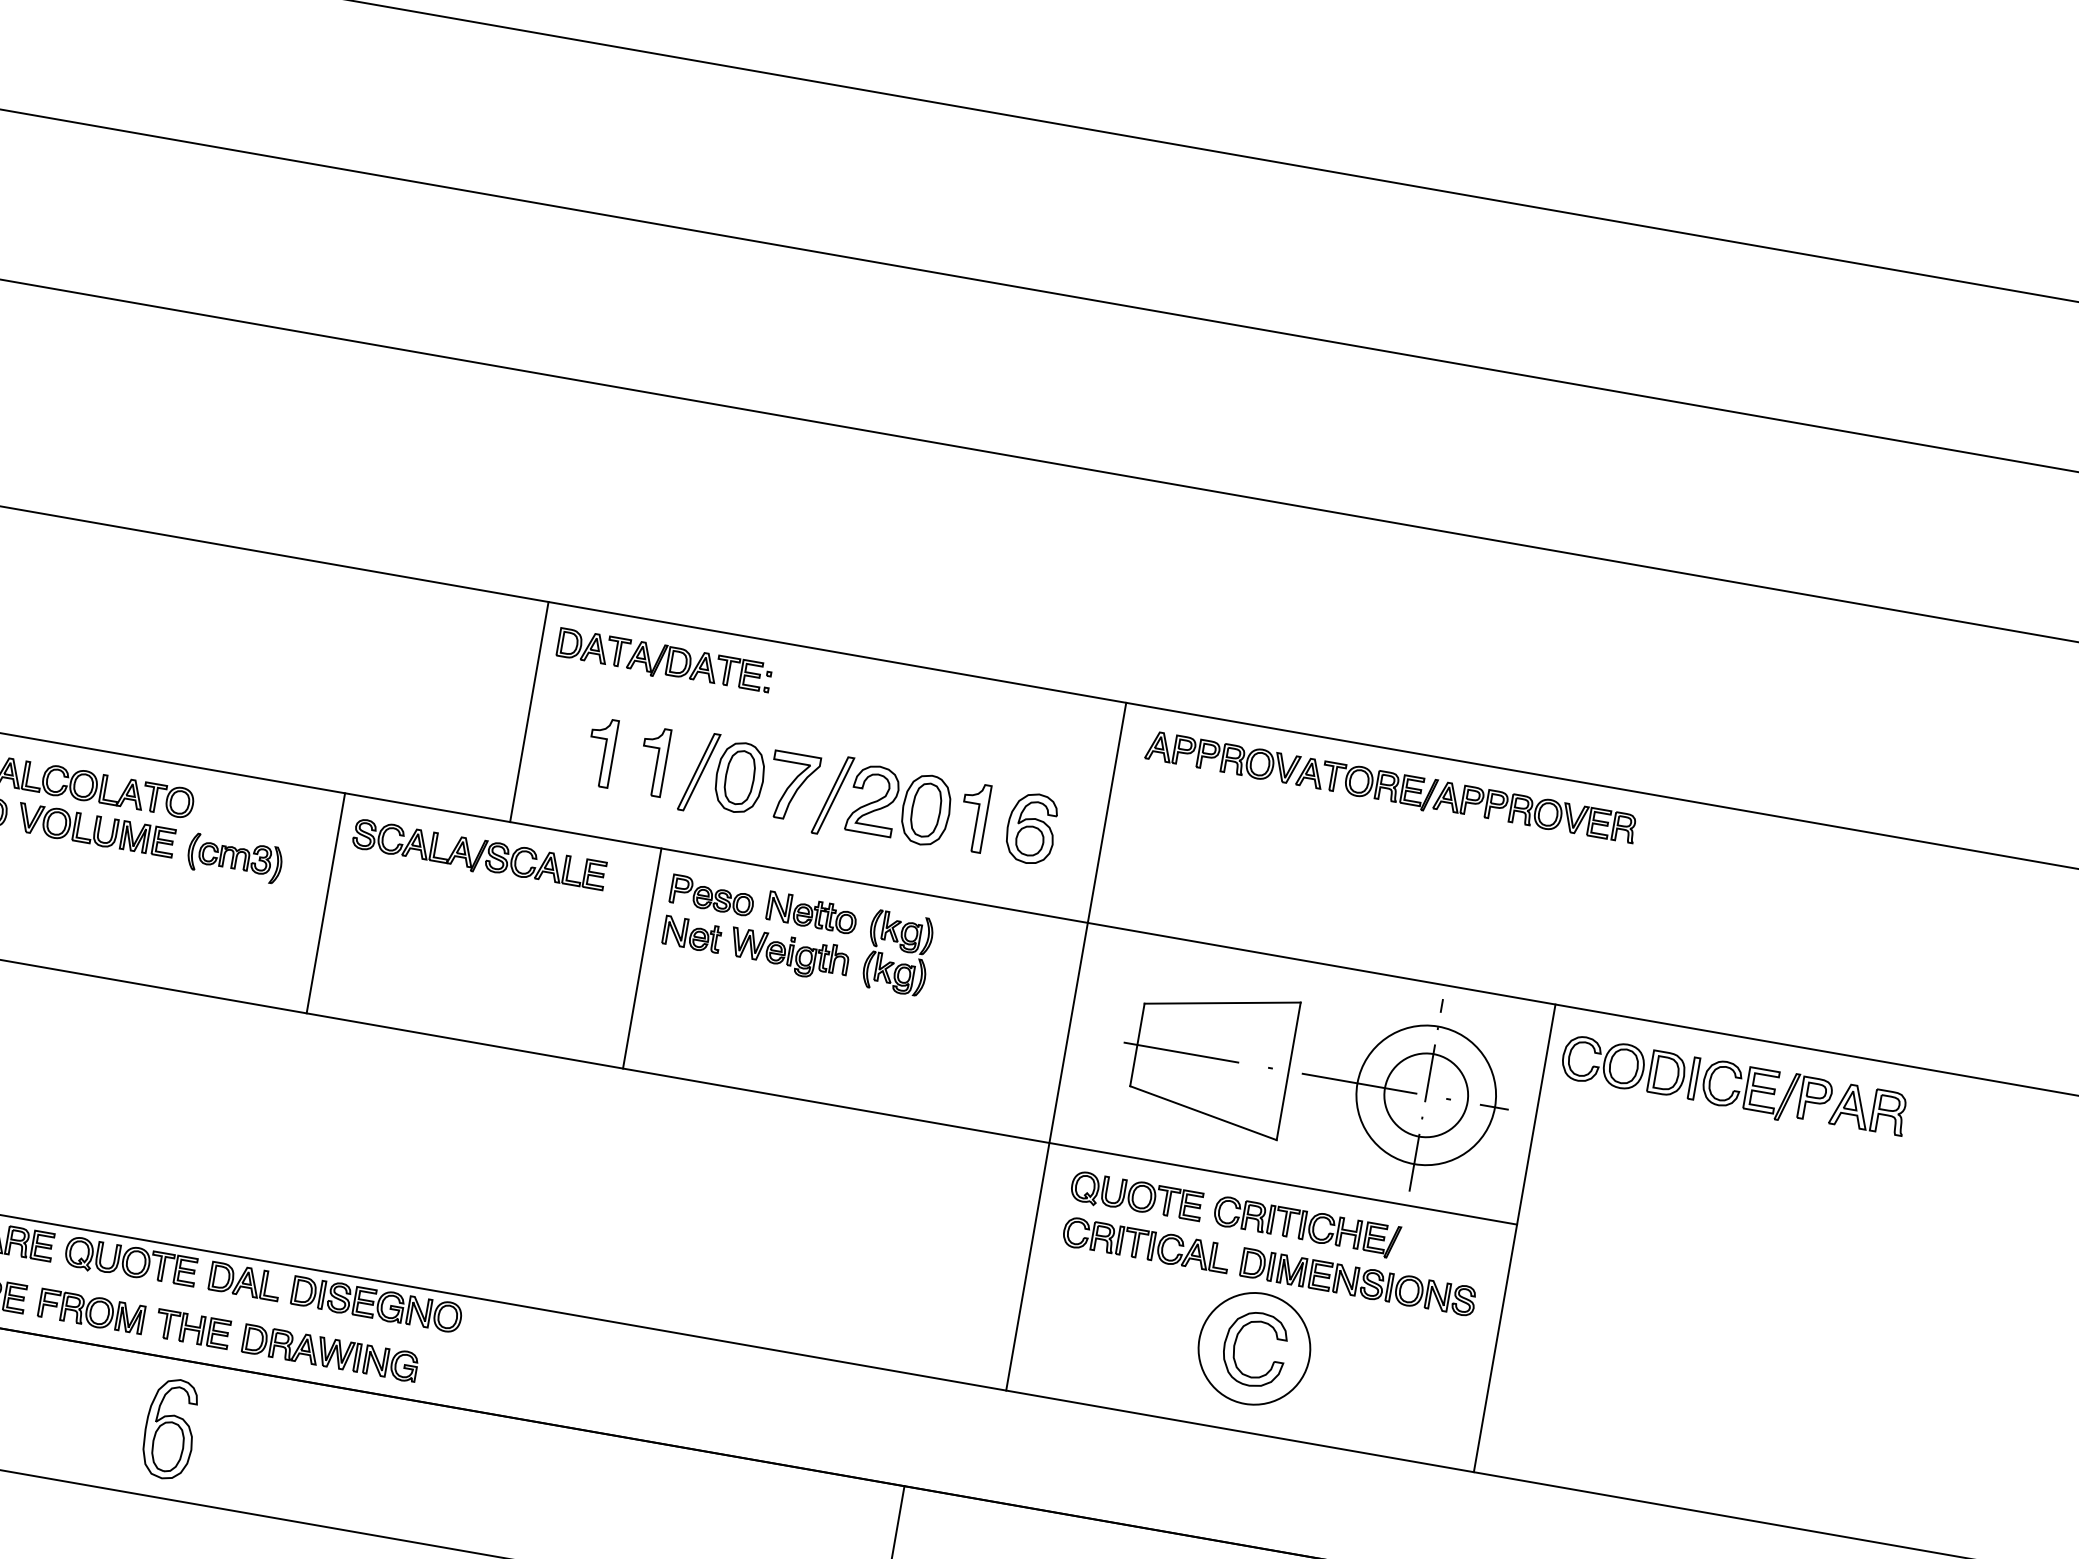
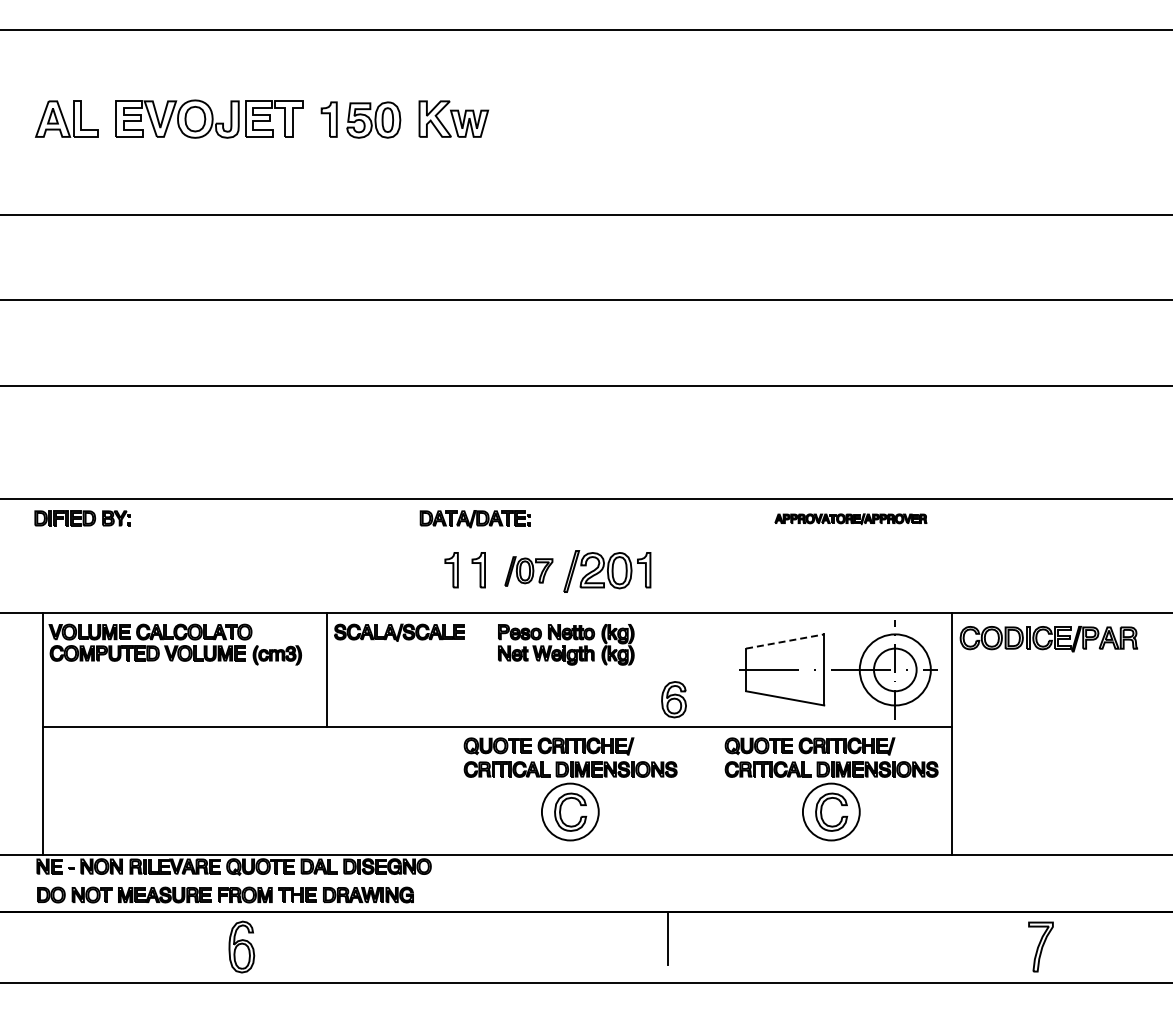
line: (530, 712) -> (412, 556), removed
part: (749, 780) -> (528, 571), size x0.7
part: (1390, 789) -> (850, 519), size x0.6
part: (1030, 827) -> (673, 699), moved
line: (642, 957) -> (490, 669), removed
line: (1223, 1003) -> (785, 641), solid -> dashed
line: (1066, 1045) -> (710, 676), removed
part: (757, 1217) -> (570, 789), added
part: (169, 1427) -> (241, 946), moved

